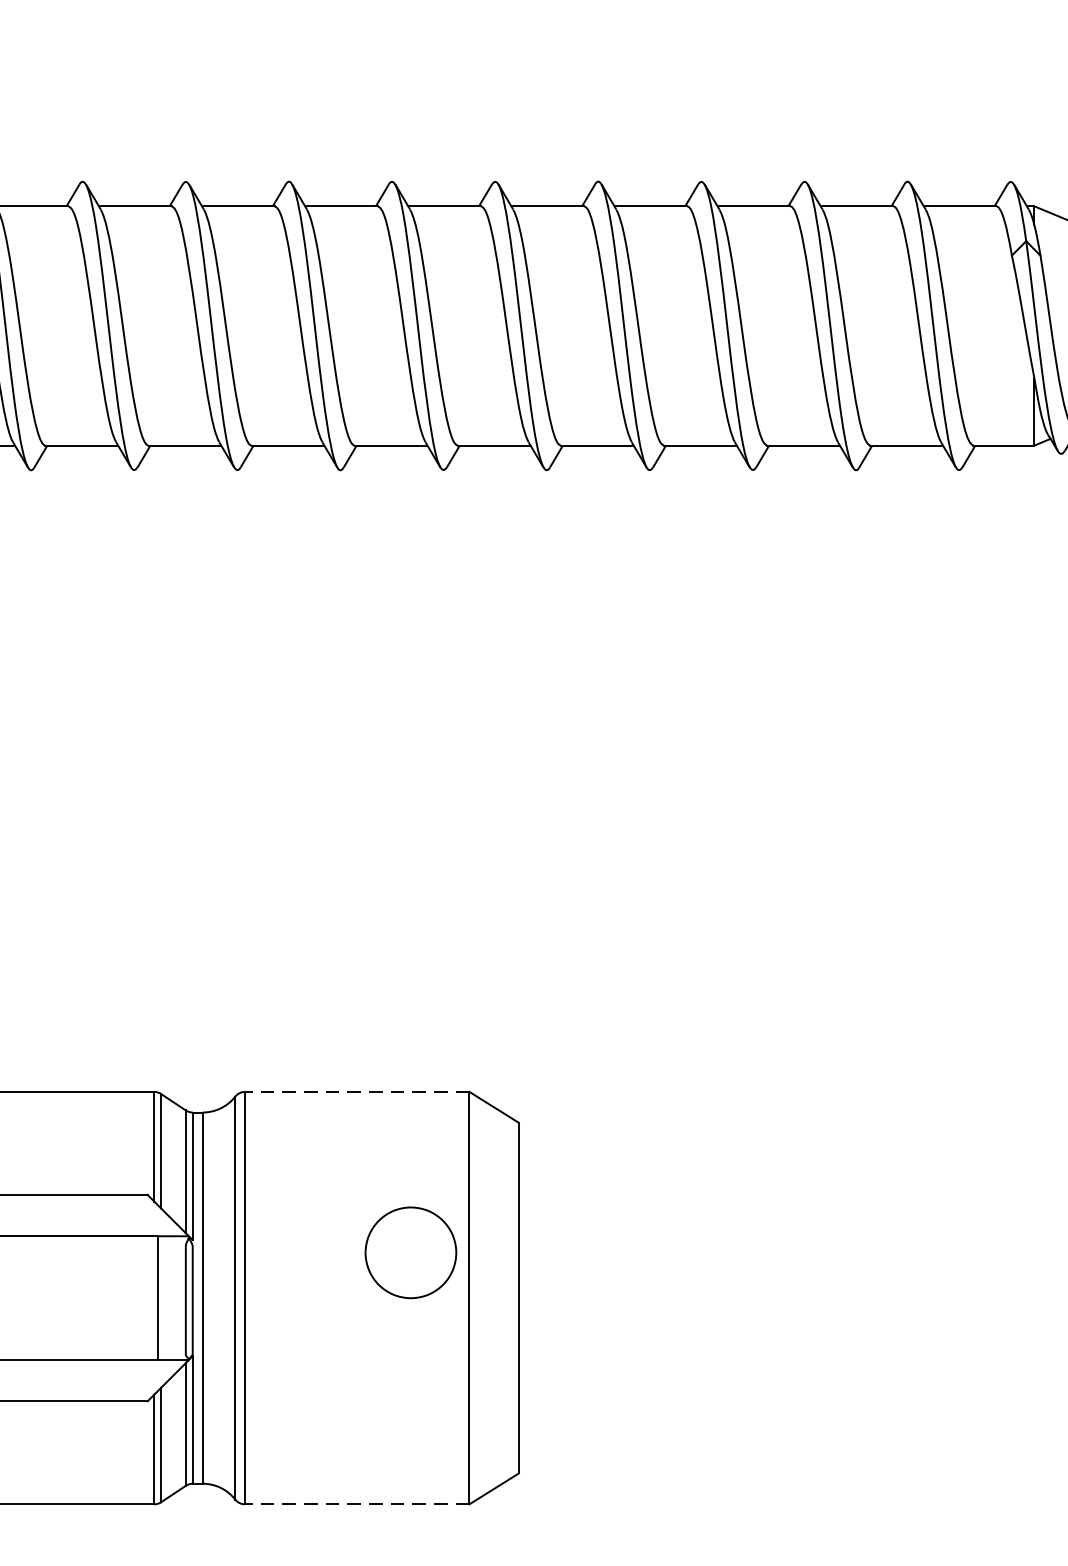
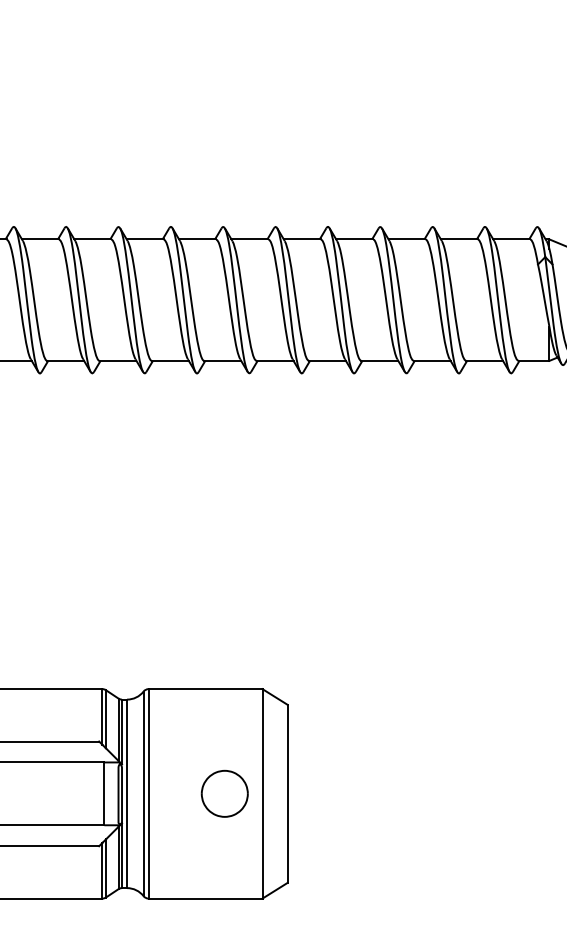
line: (357, 1092) -> (205, 689), dashed -> solid
part: (410, 1252) -> (224, 793), moved
line: (357, 1504) -> (205, 898), dashed -> solid

